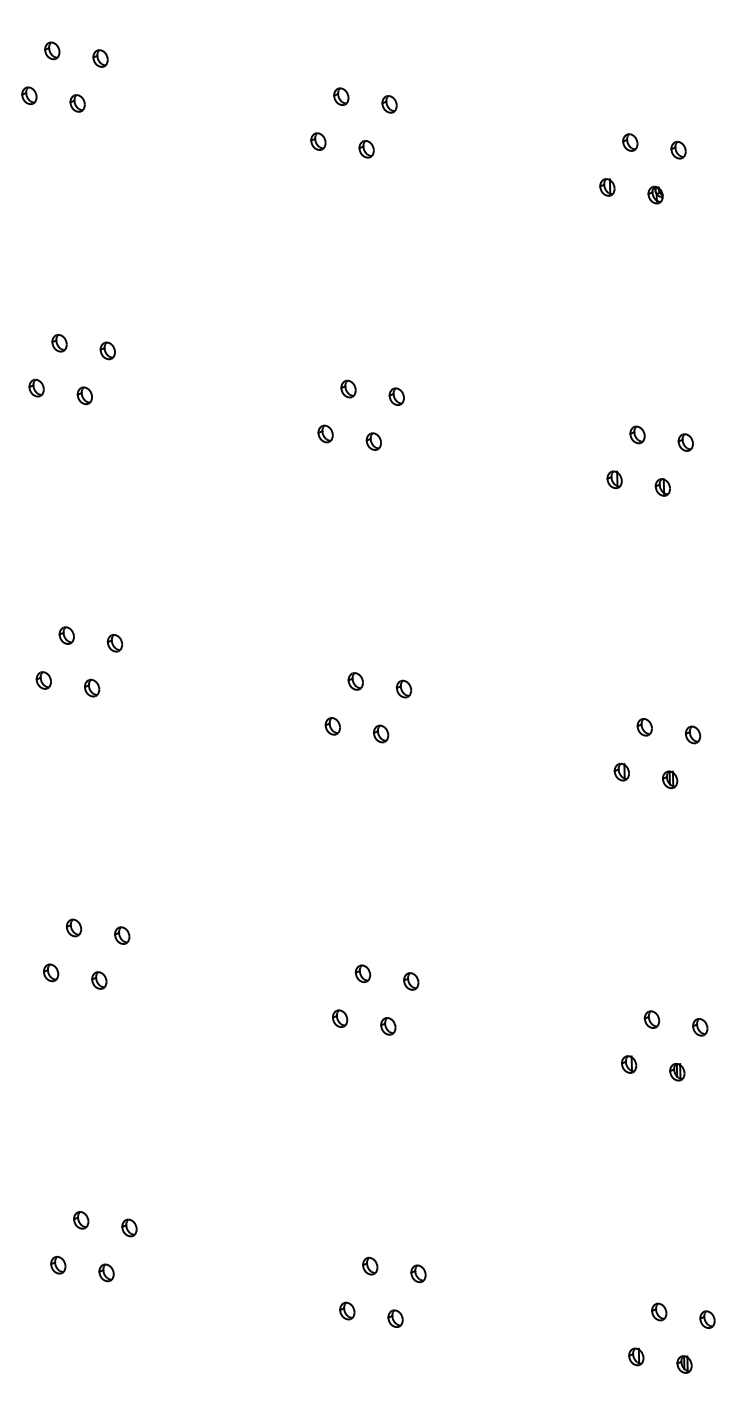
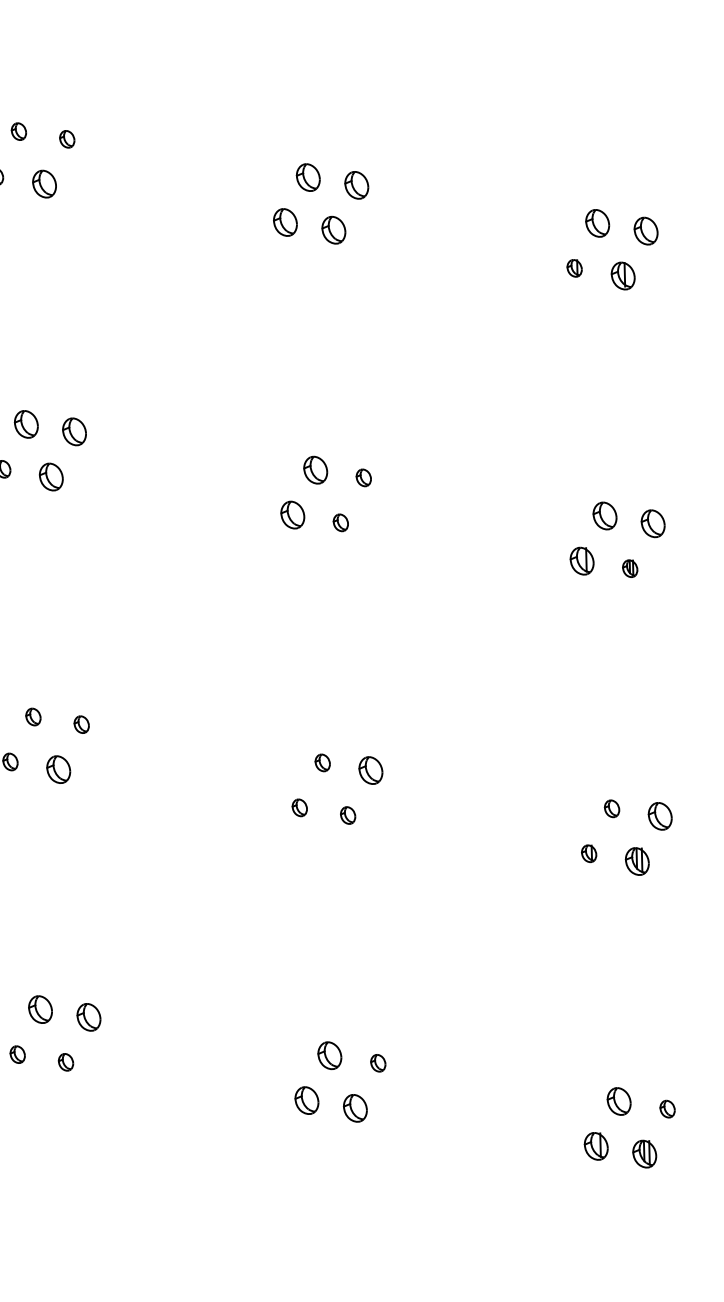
part: (348, 388) -> (308, 176), size x1.6
part: (84, 395) -> (43, 183), size x1.6
part: (396, 396) -> (356, 184), size x1.6
part: (325, 433) -> (285, 222), size x1.6
part: (637, 434) -> (597, 223), size x1.6
part: (373, 441) -> (333, 230), size x1.6
part: (685, 442) -> (645, 231), size x1.6
part: (662, 487) -> (622, 276), size x1.6
part: (66, 635) -> (25, 424), size x1.6
part: (114, 643) -> (73, 432), size x1.6
part: (355, 681) -> (315, 470), size x1.6
part: (92, 687) -> (51, 476), size x1.6
part: (332, 726) -> (292, 515), size x1.6
part: (644, 727) -> (604, 516), size x1.6
part: (692, 734) -> (652, 523), size x1.6
part: (621, 771) -> (581, 560), size x1.6
part: (99, 980) -> (58, 769), size x1.6
part: (411, 981) -> (371, 770), size x1.6
part: (700, 1027) -> (660, 816), size x1.6
part: (677, 1071) -> (637, 860), size x1.6
part: (81, 1220) -> (40, 1009), size x1.6
part: (129, 1227) -> (88, 1016), size x1.6
part: (370, 1265) -> (330, 1054), size x1.6
part: (347, 1310) -> (307, 1099), size x1.6
part: (659, 1311) -> (619, 1100), size x1.6
part: (395, 1318) -> (355, 1108), size x1.6
part: (636, 1356) -> (596, 1146), size x1.6
part: (684, 1364) -> (644, 1154), size x1.6

